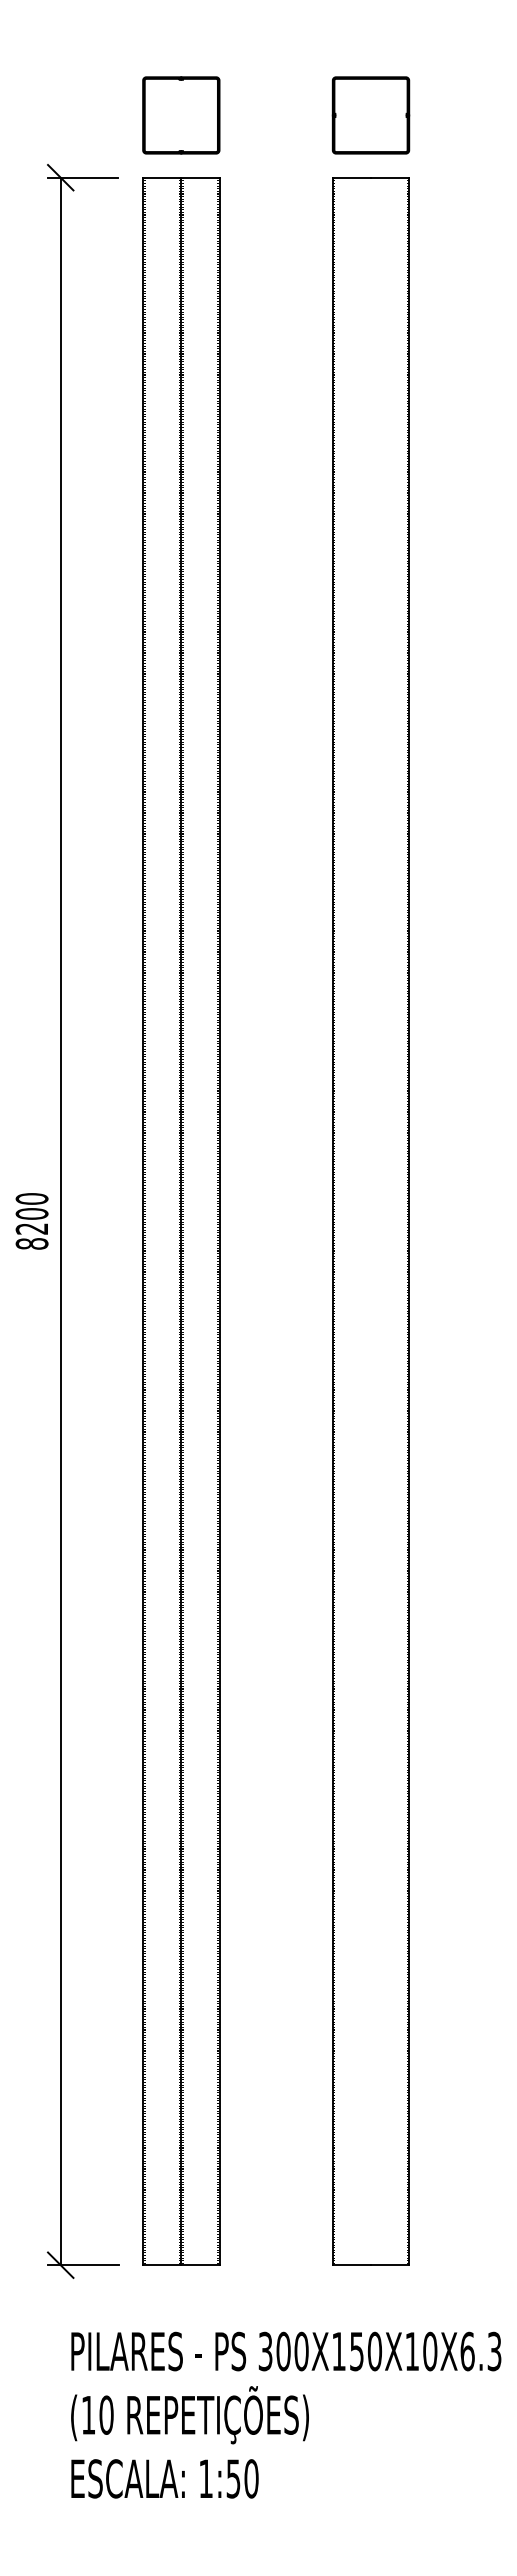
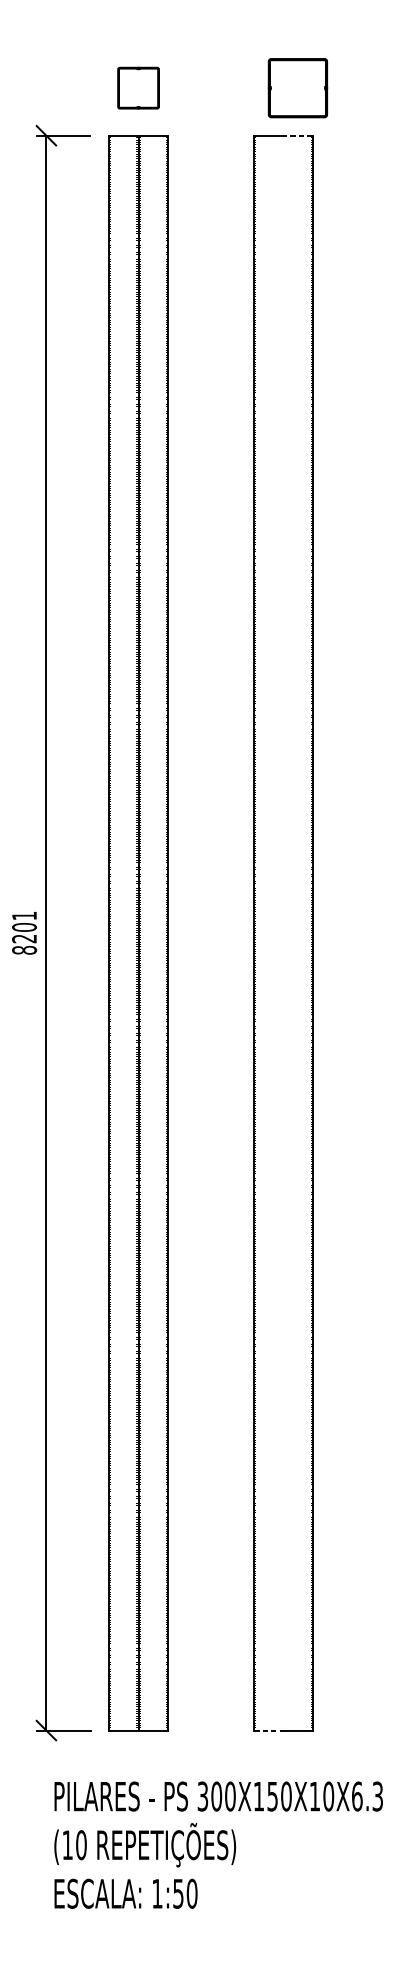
part: (181, 115) -> (138, 88), size x0.7
part: (370, 115) -> (297, 88), moved
line: (389, 177) -> (297, 135), solid -> dashed
text: (31, 1198) -> (24, 915), 8200 -> 8201
line: (352, 2265) -> (269, 1730), solid -> dashed

